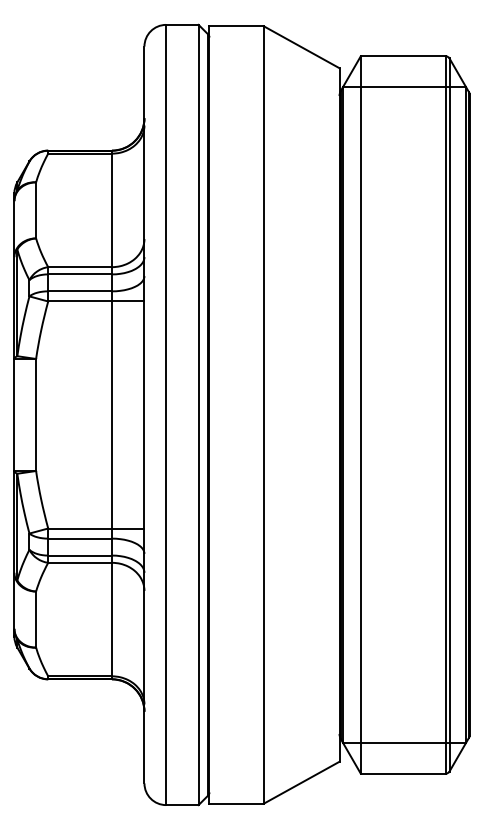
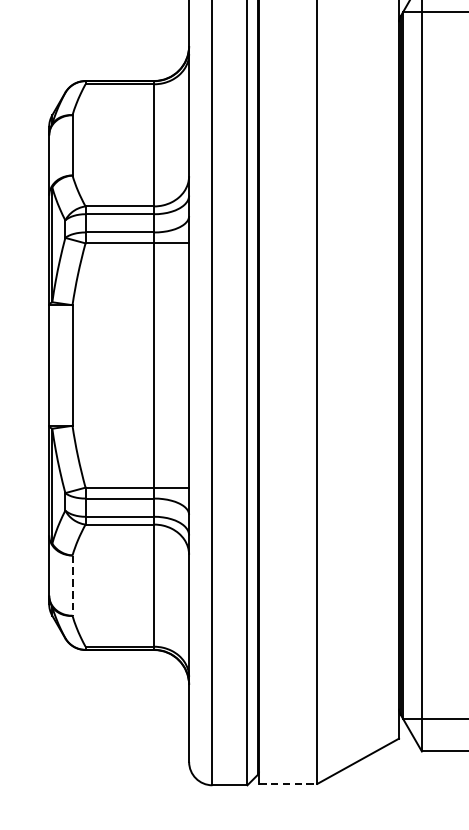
line: (36, 620) -> (72, 586), solid -> dashed
line: (237, 803) -> (289, 783), solid -> dashed

